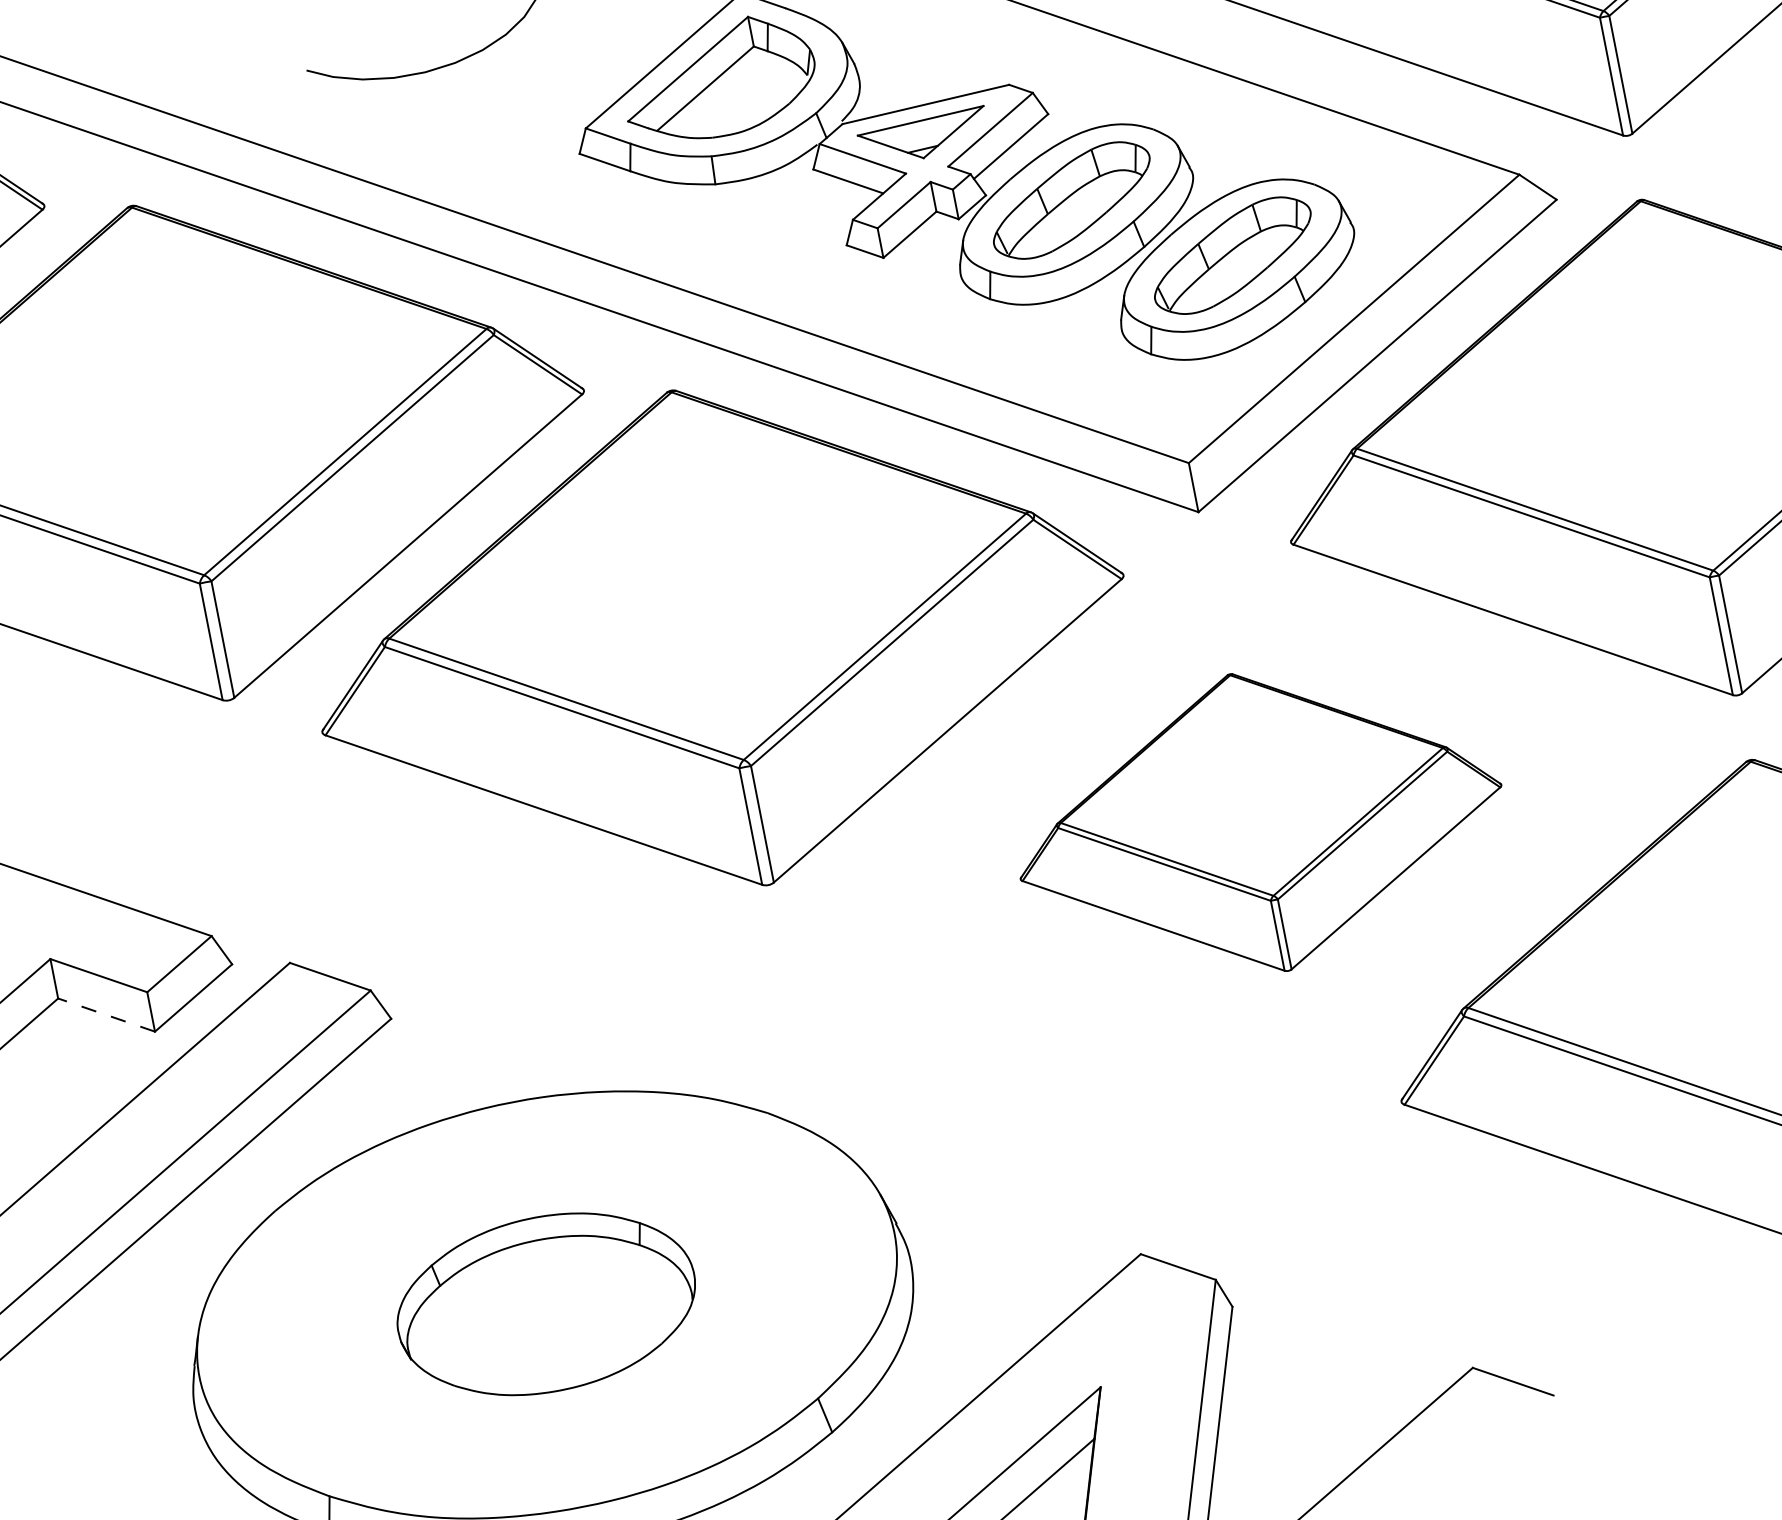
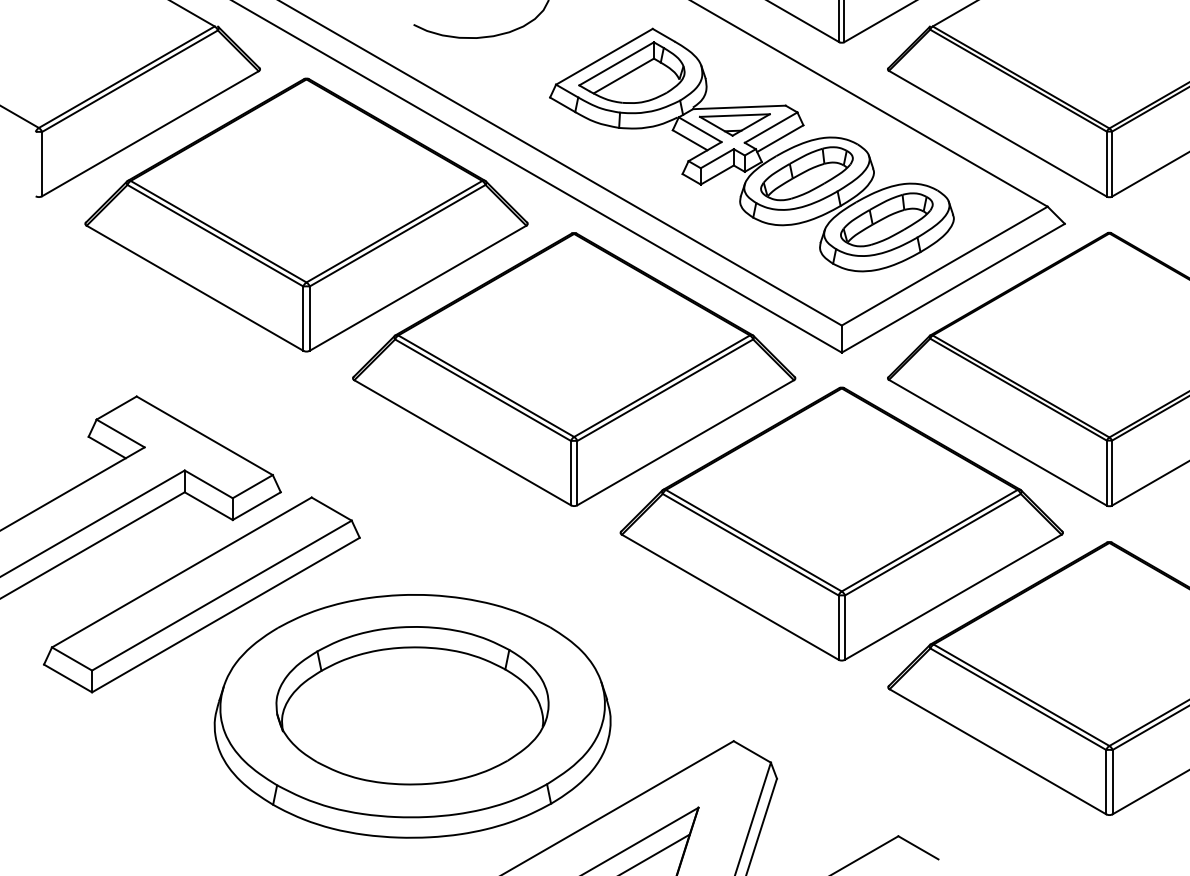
part: (1258, 821) -> (841, 523), size x1.67
line: (106, 1015) -> (208, 506), dashed -> solid
part: (546, 1303) -> (412, 705), size x1.67

